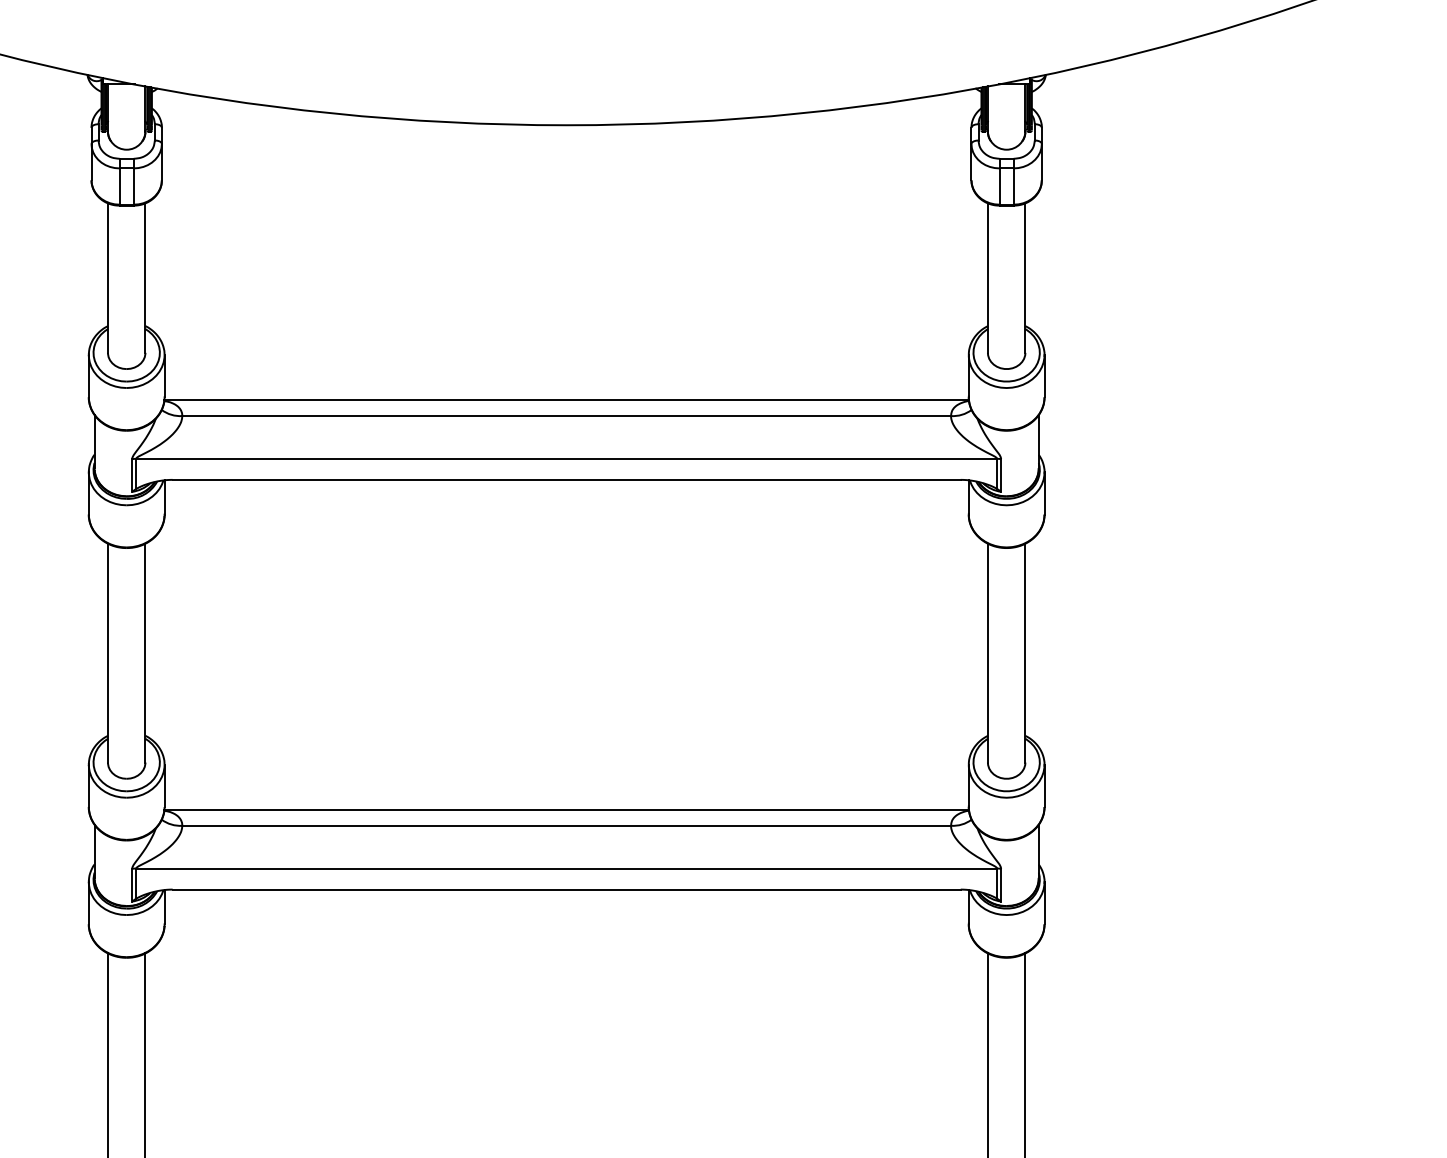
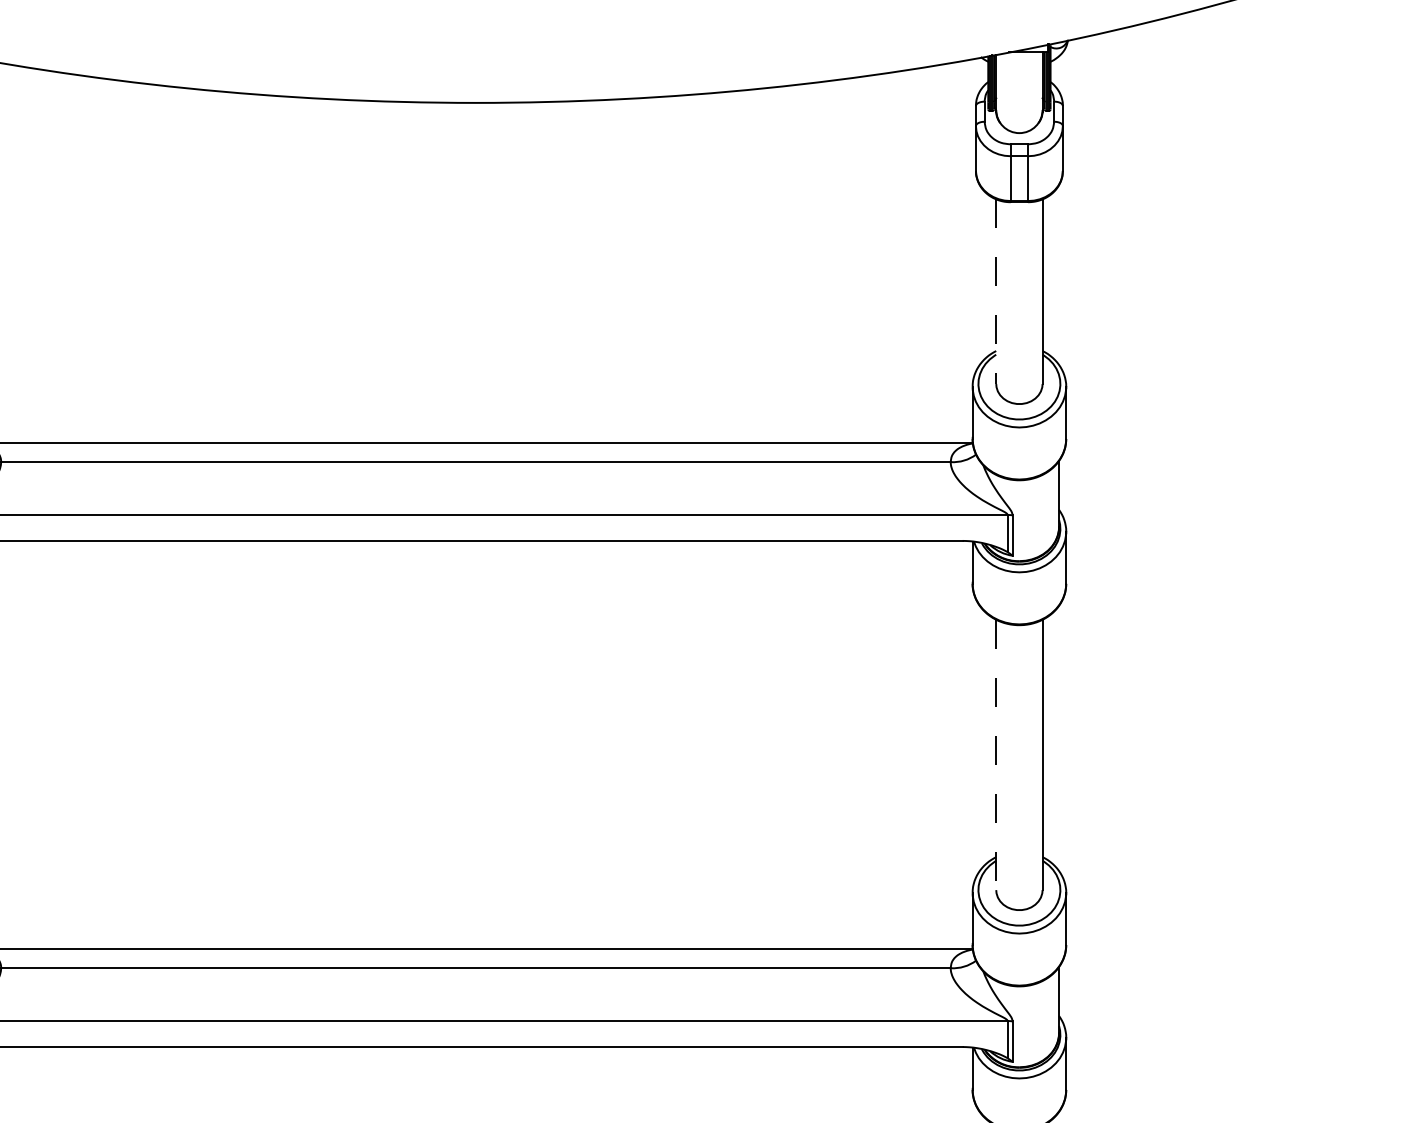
line: (987, 278) -> (995, 292), solid -> dashed
line: (987, 653) -> (995, 755), solid -> dashed

